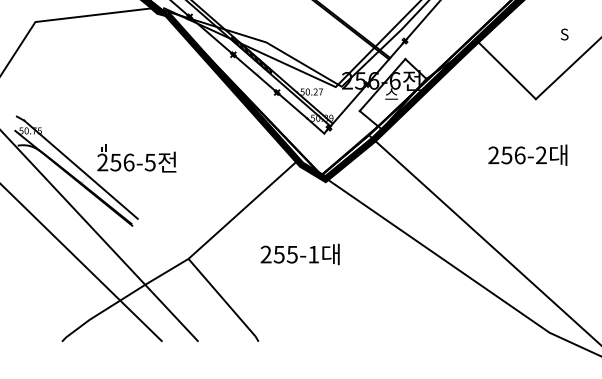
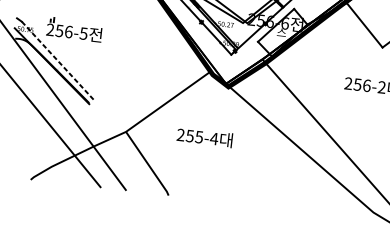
part: (136, 158) -> (74, 29), moved
line: (81, 170) -> (58, 61), solid -> dashed
text: (313, 254) -> (214, 138), 255-1 -> 255-4

